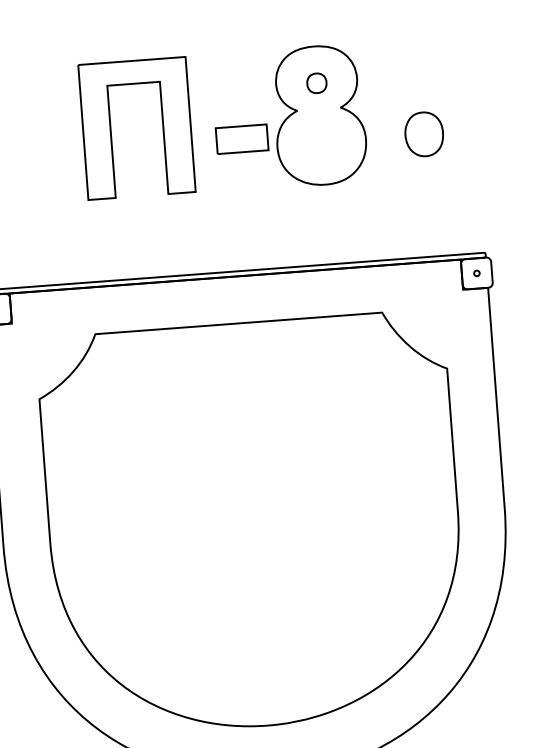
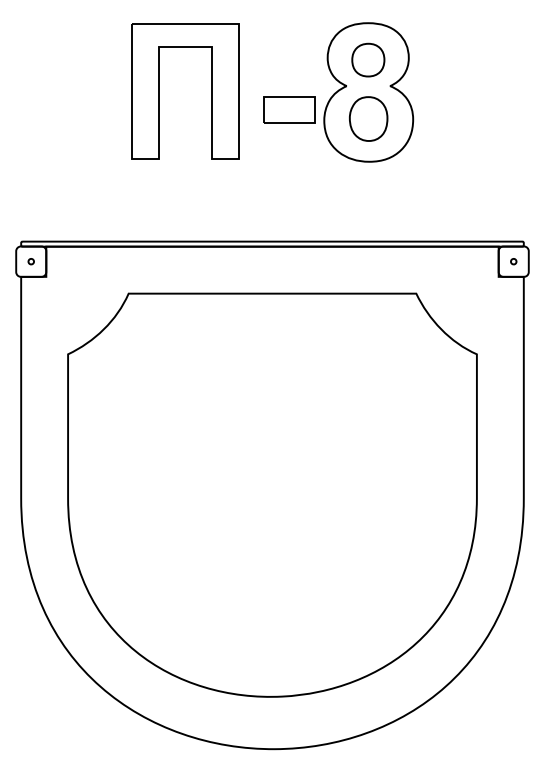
part: (316, 82) -> (368, 59), size x1.67
part: (424, 133) -> (368, 118), moved

